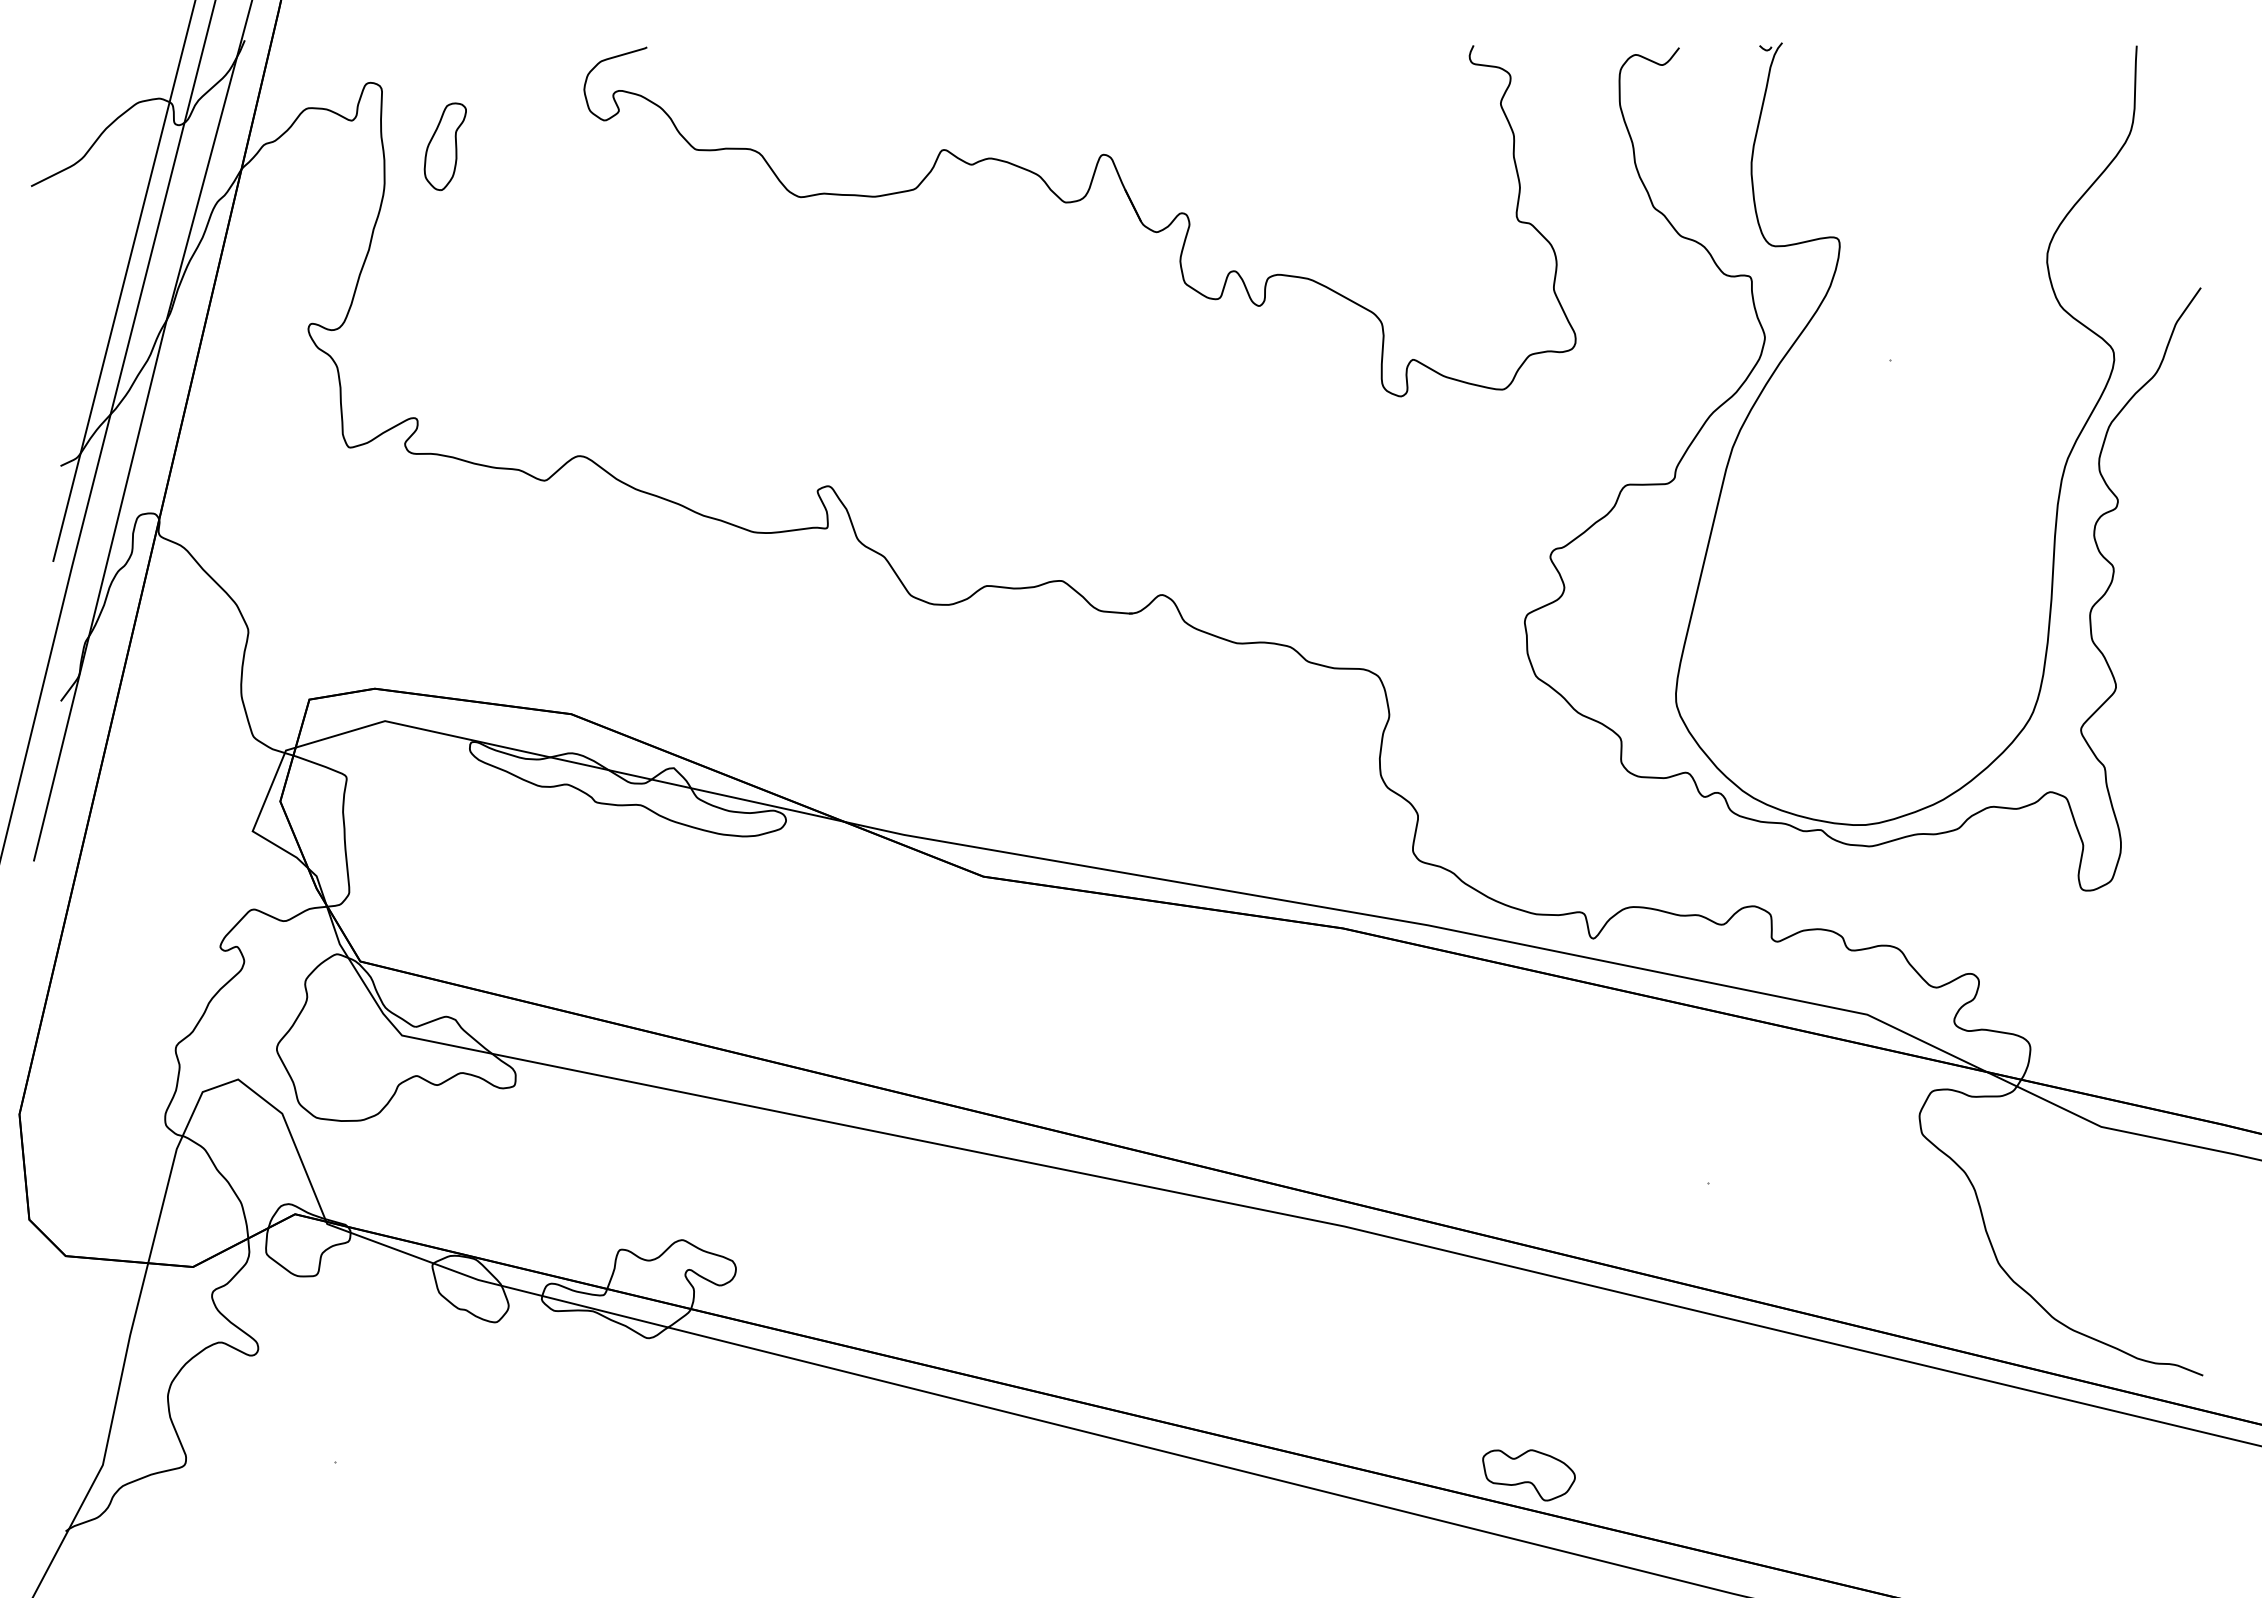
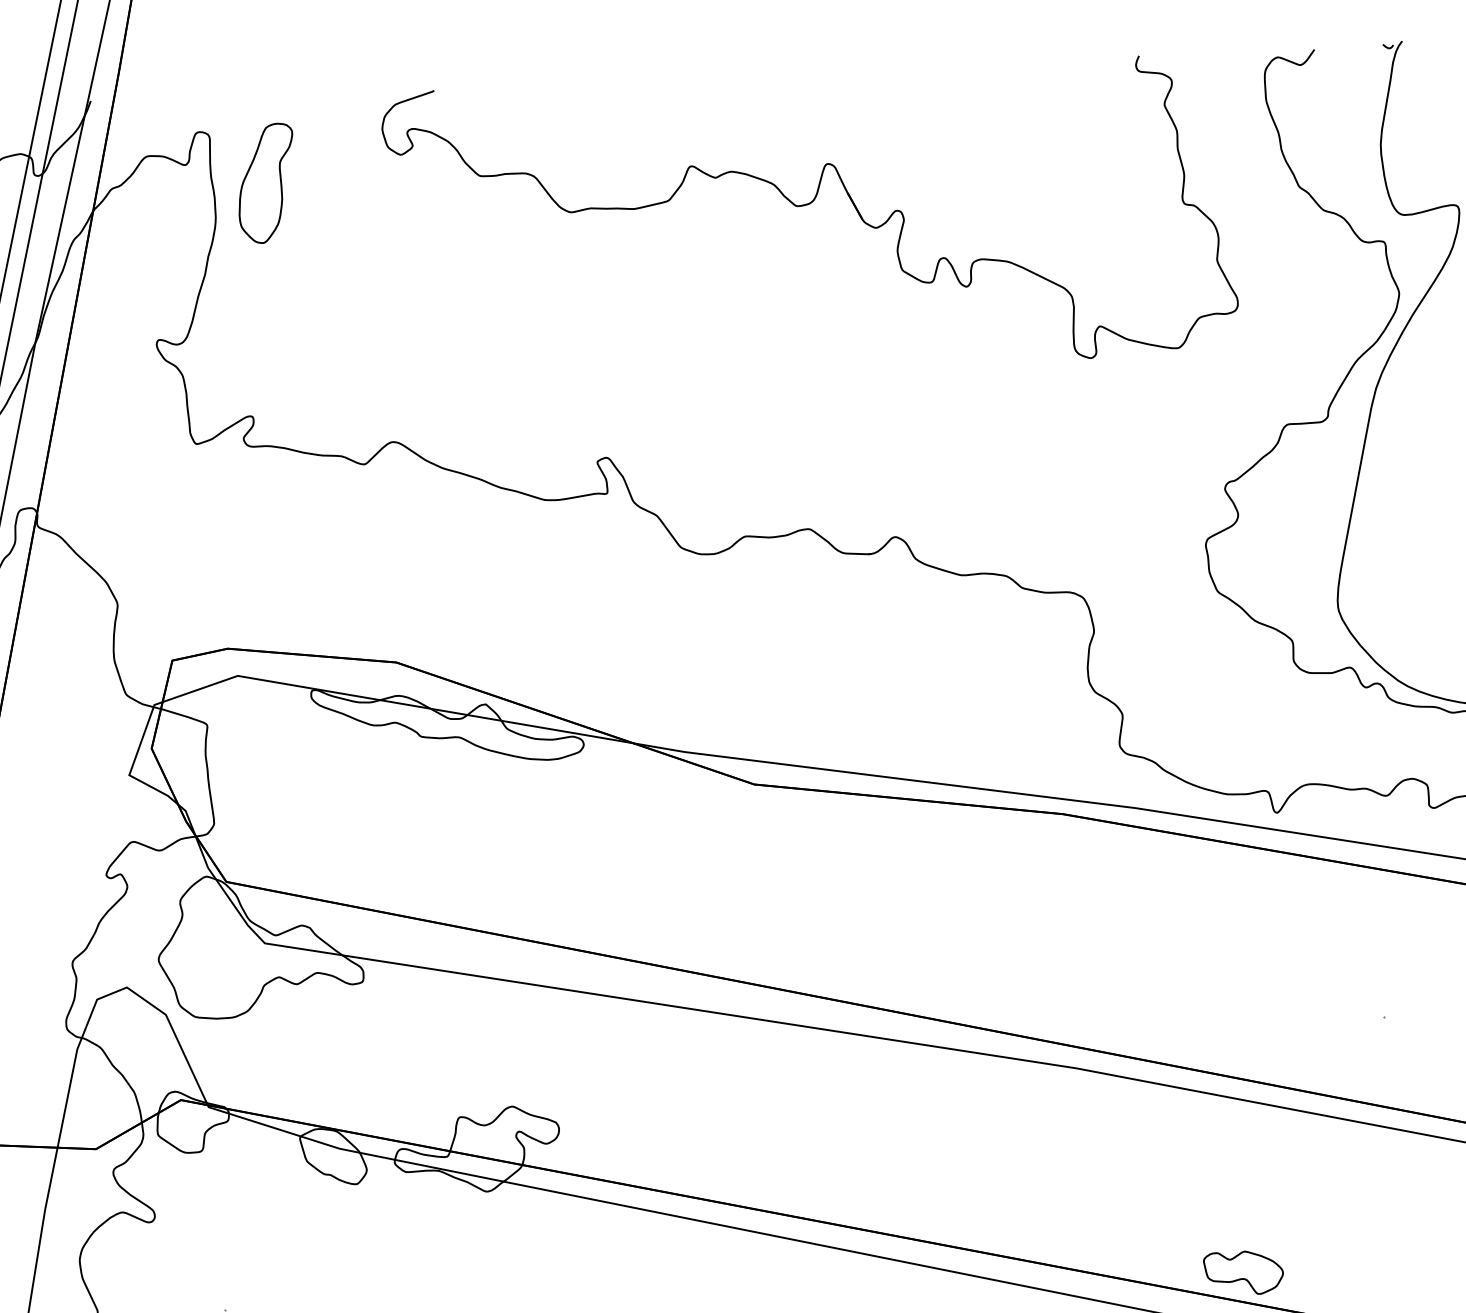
part: (444, 146) -> (265, 183), size x1.6

